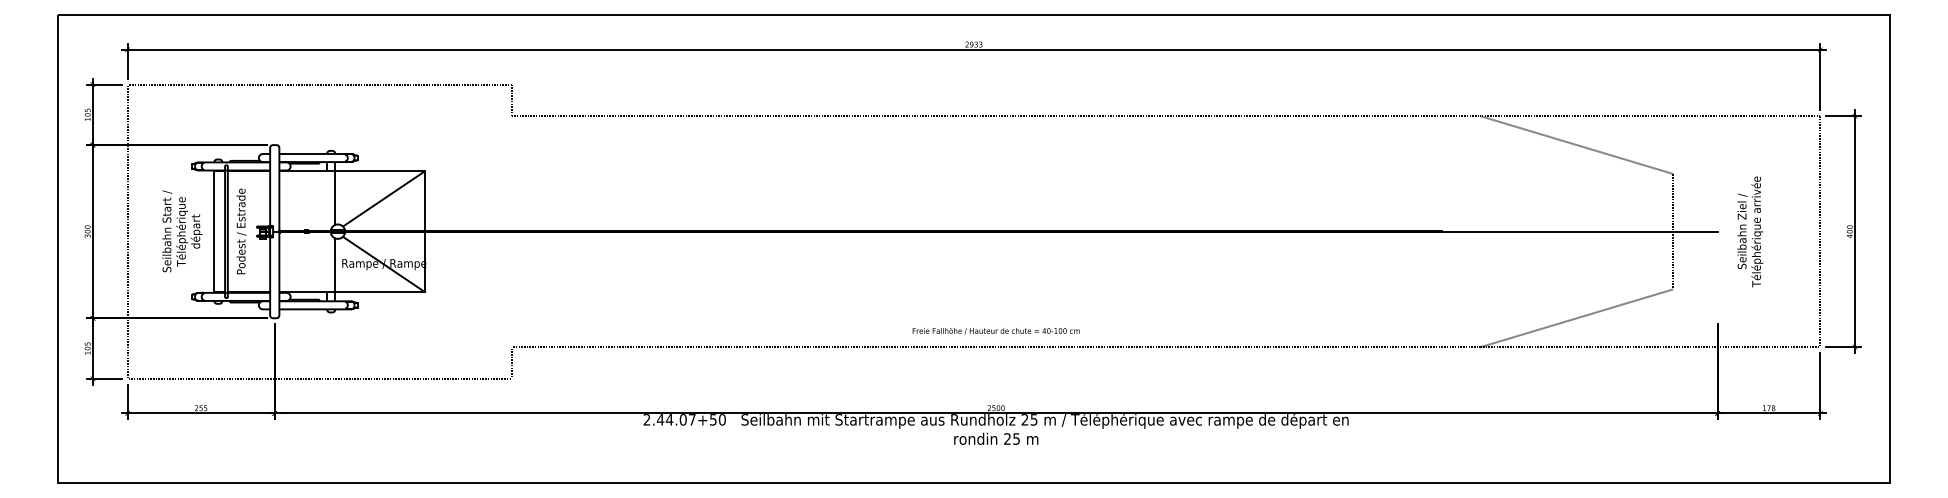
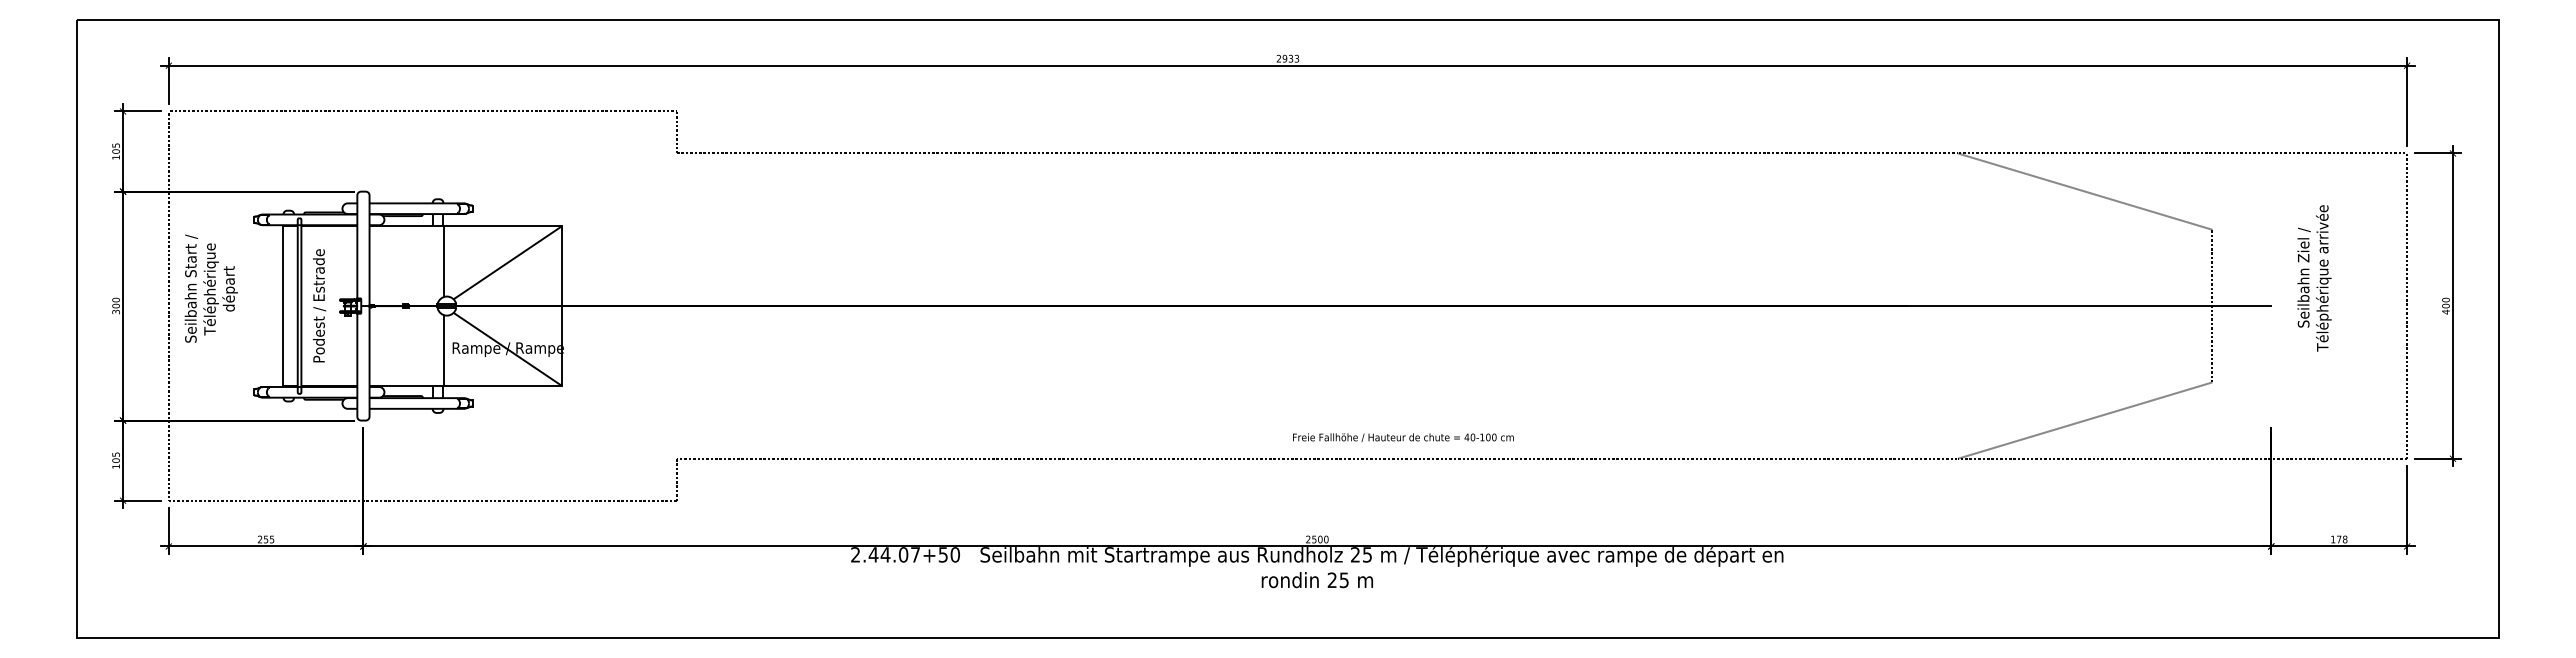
text: (181, 231) -> (210, 288), moved
text: (1750, 231) -> (2314, 278), moved
text: (996, 331) -> (1403, 437), moved

